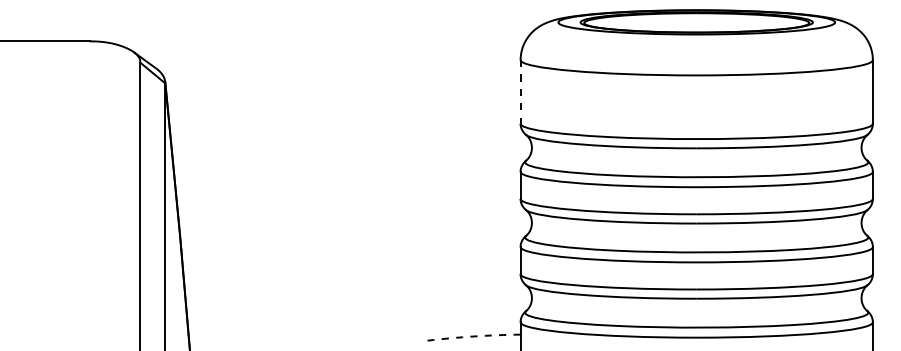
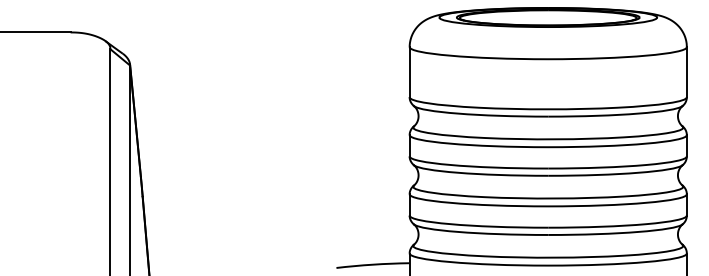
line: (520, 91) -> (409, 71), dashed -> solid
arc: (474, 336) -> (373, 264), dashed -> solid

